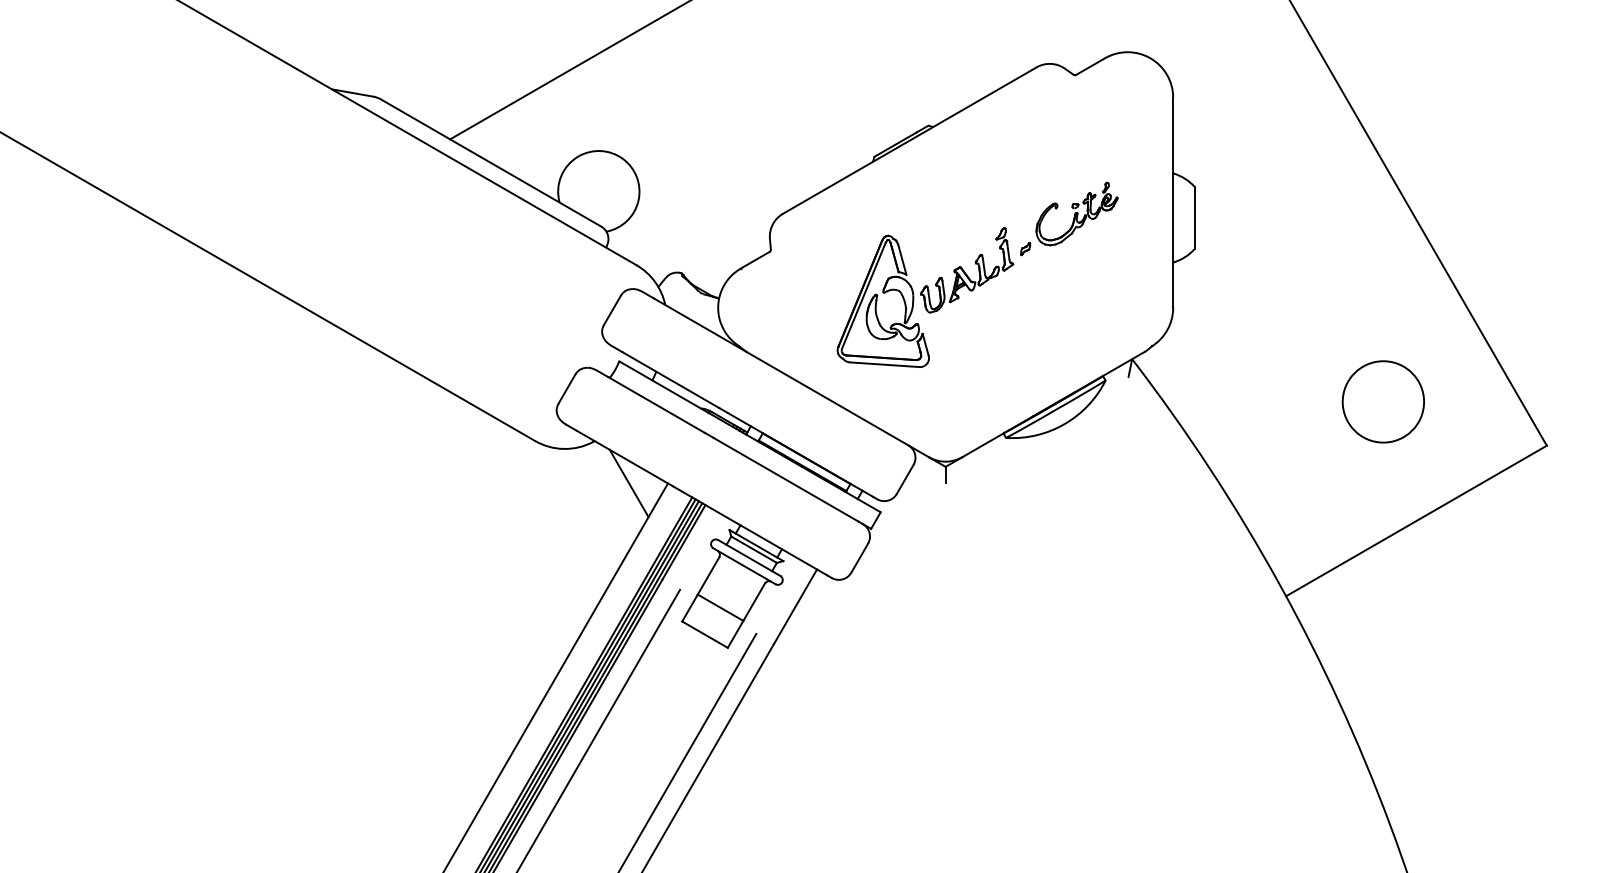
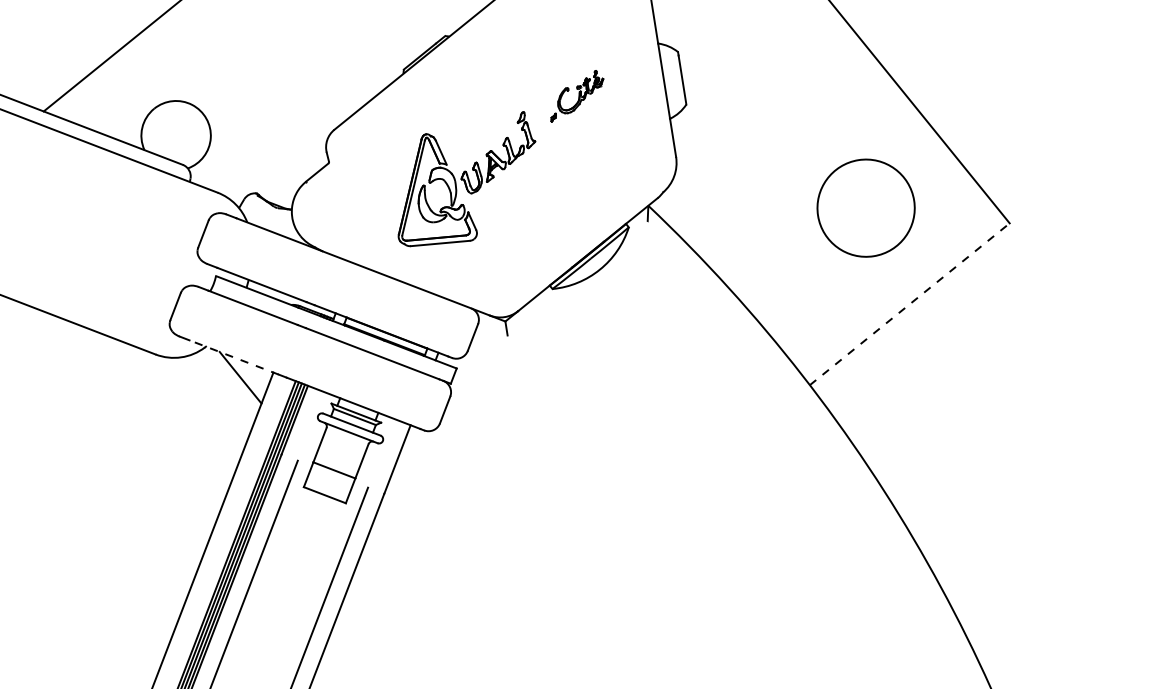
part: (1069, 218) -> (576, 95), size x0.7
circle: (1382, 401) -> (865, 208), size x1.4
line: (625, 458) -> (234, 357), solid -> dashed
line: (1416, 521) -> (909, 304), solid -> dashed

